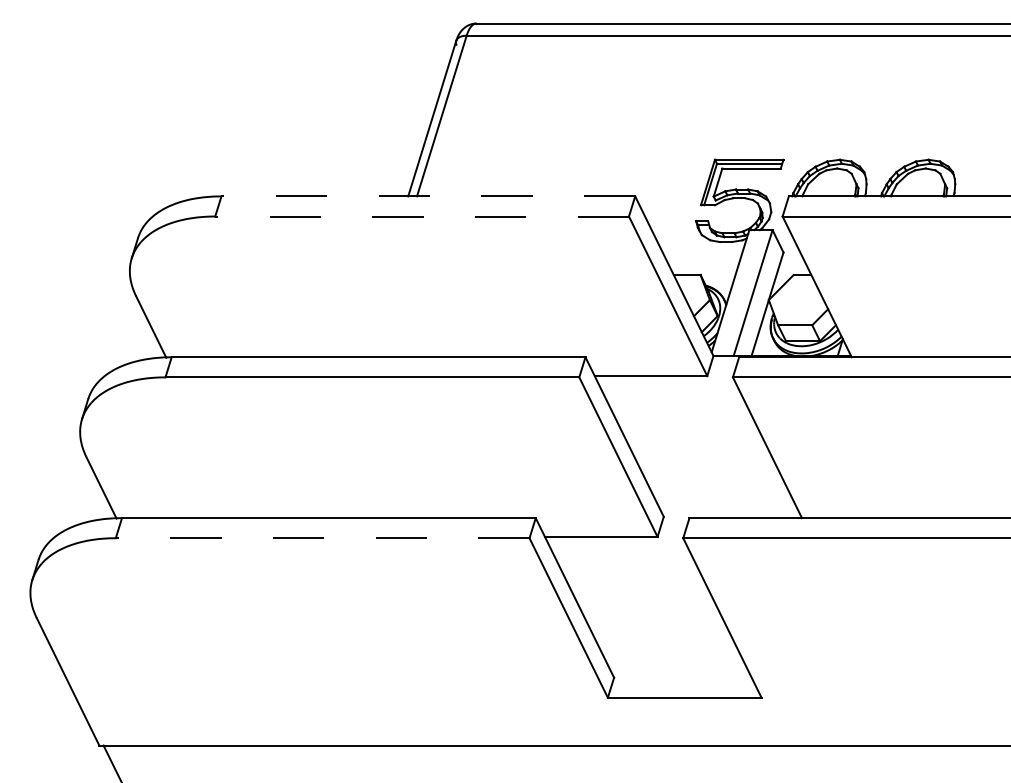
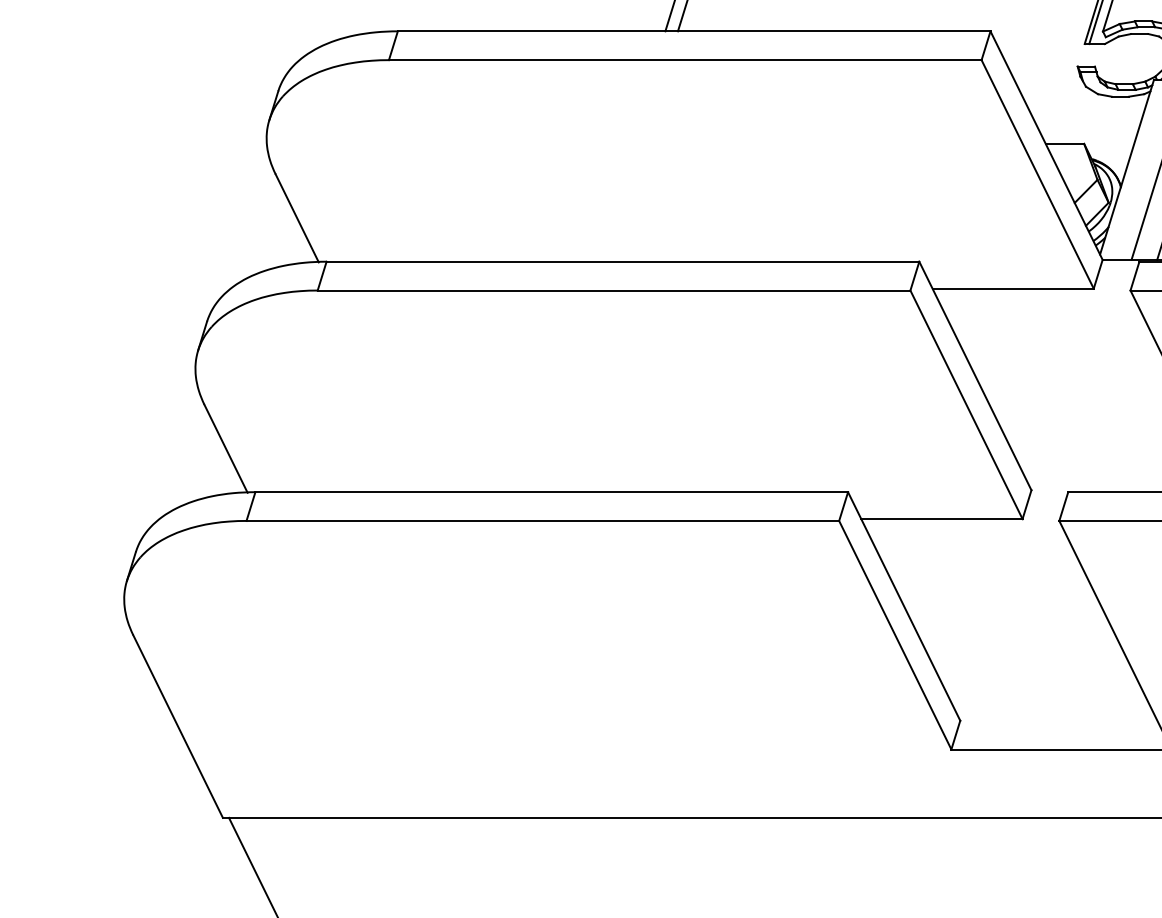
line: (428, 196) -> (694, 31), dashed -> solid
line: (422, 216) -> (685, 60), dashed -> solid
line: (322, 538) -> (542, 521), dashed -> solid

